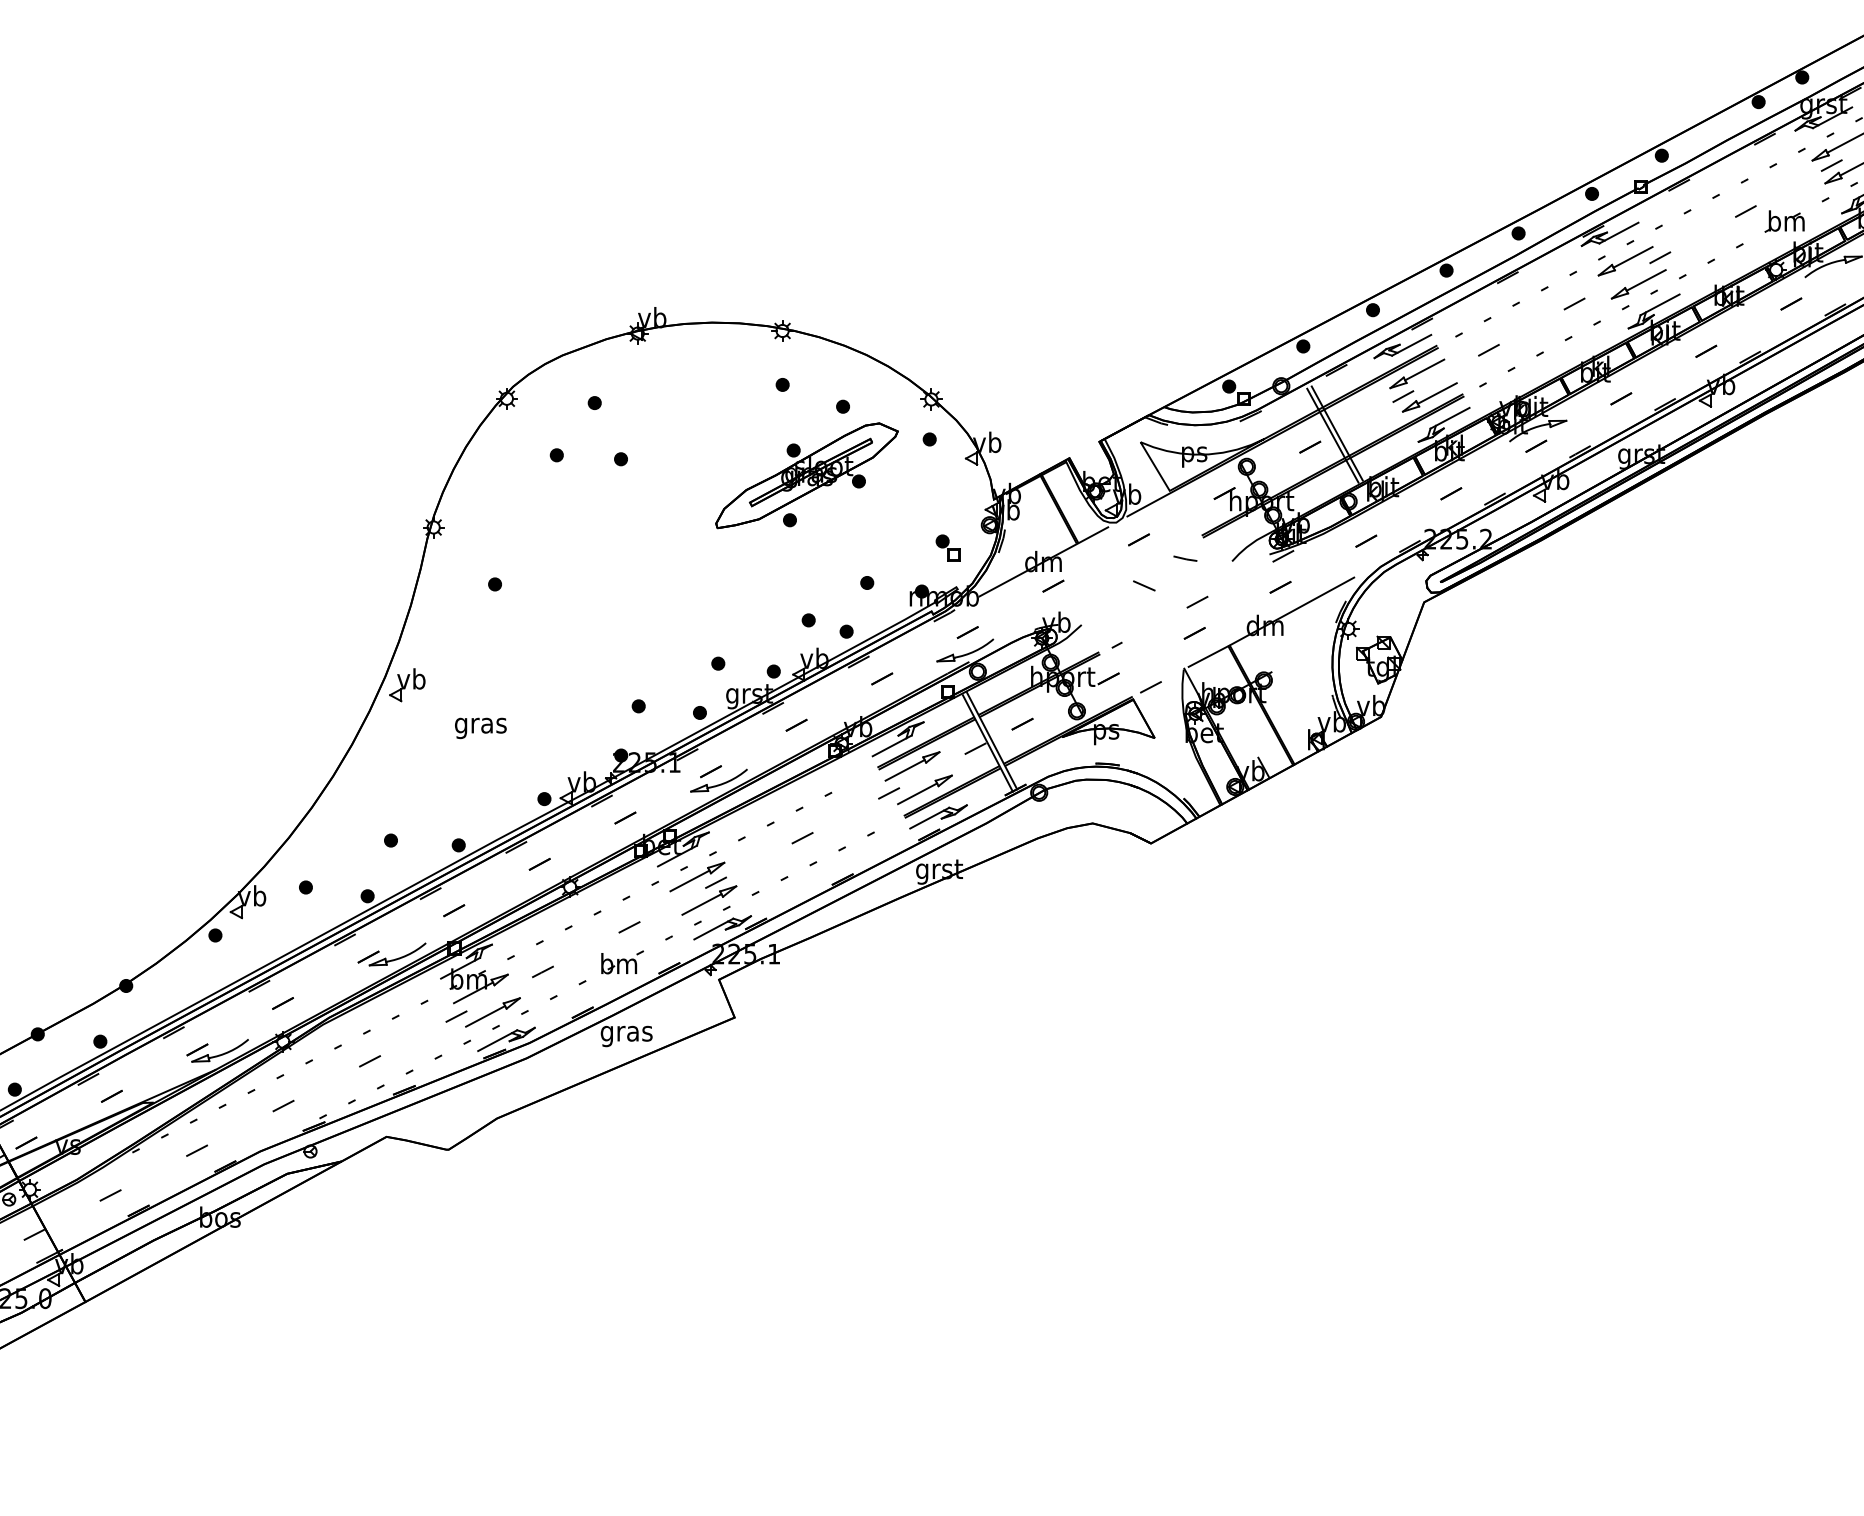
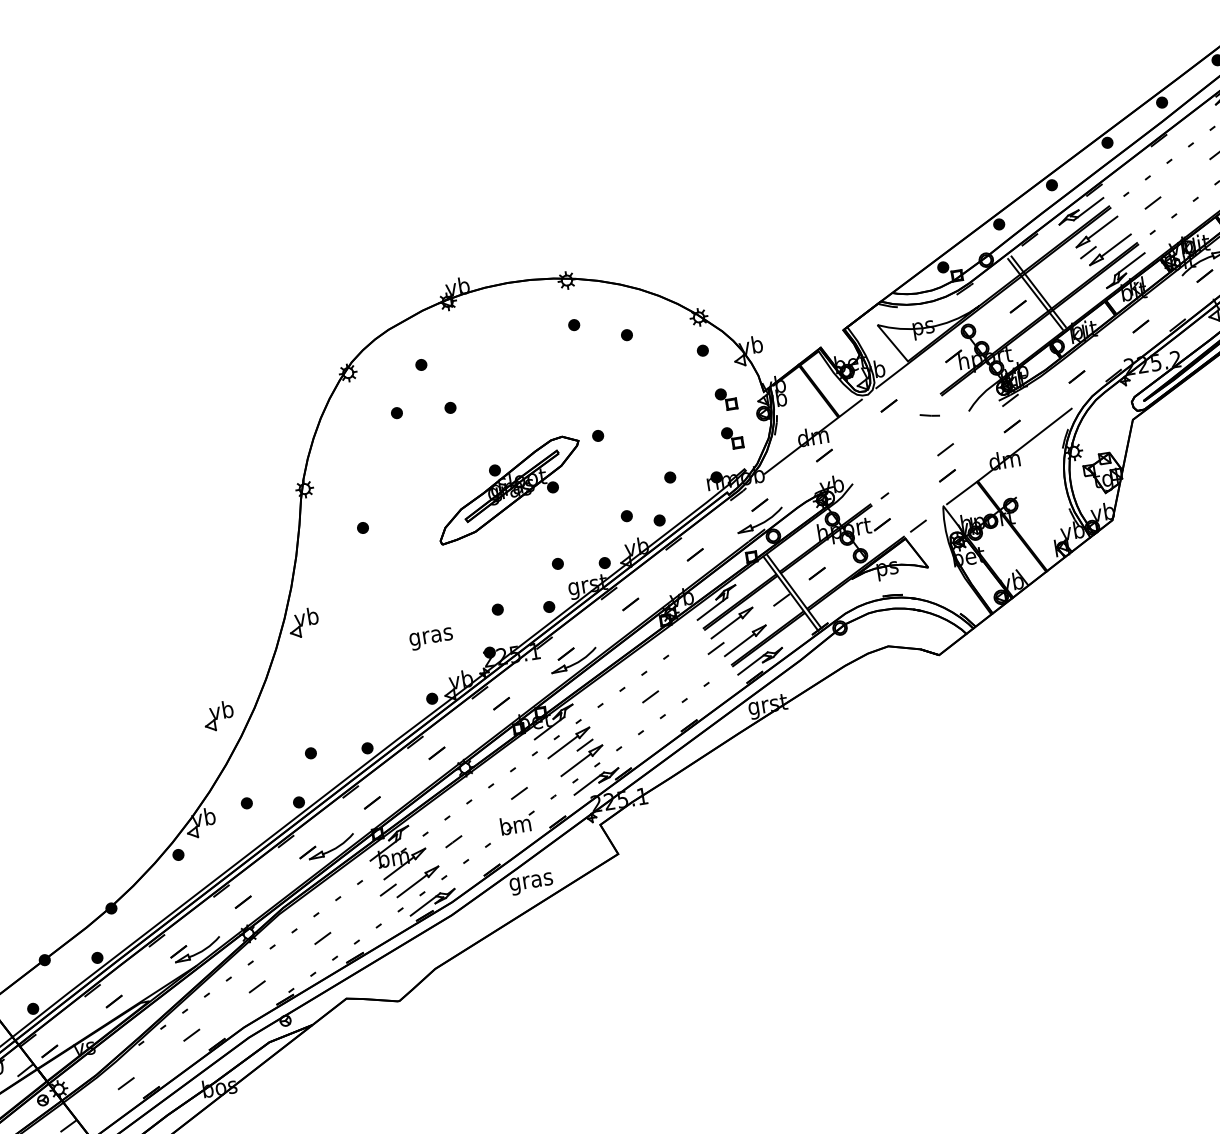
part: (806, 475) -> (508, 489), moved
part: (947, 500) -> (725, 398), added
line: (1144, 585) -> (899, 442), removed
text: (480, 728) -> (431, 639), moved
part: (289, 779) -> (219, 716), added

